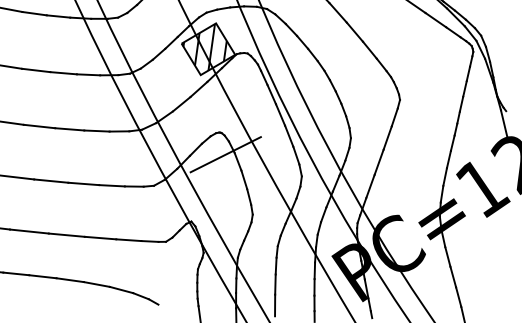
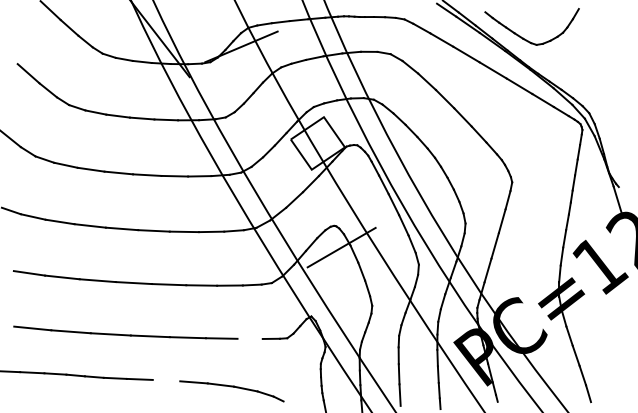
hatch: (204, 46) -> (313, 140), removed
line: (128, 239) -> (249, 338), removed
line: (42, 276) -> (166, 380), removed

